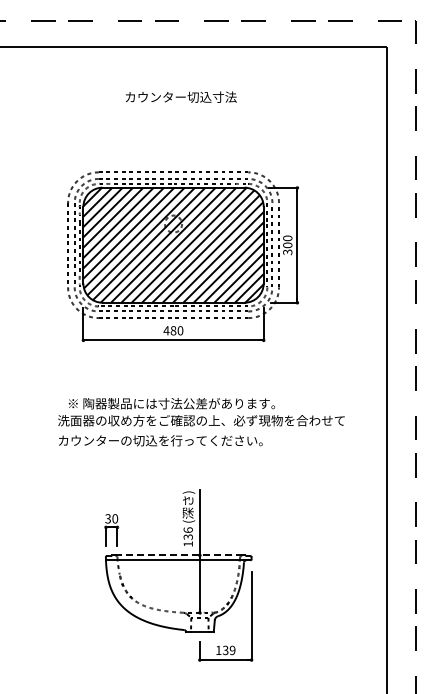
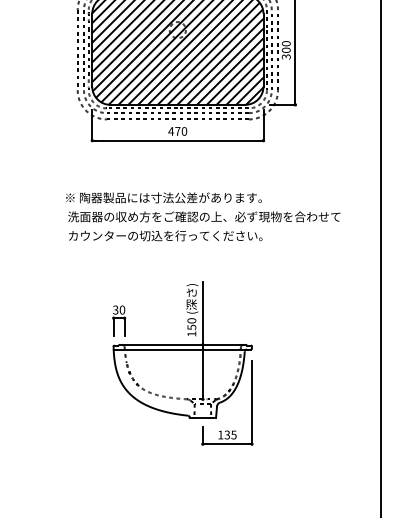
text: (173, 330) -> (177, 131), 480 -> 470
text: (171, 403) -> (163, 197), moved
text: (187, 533) -> (191, 323), 136 -> 150
line: (178, 555) -> (182, 344), dashed -> solid
text: (232, 649) -> (233, 434), 139 -> 135

